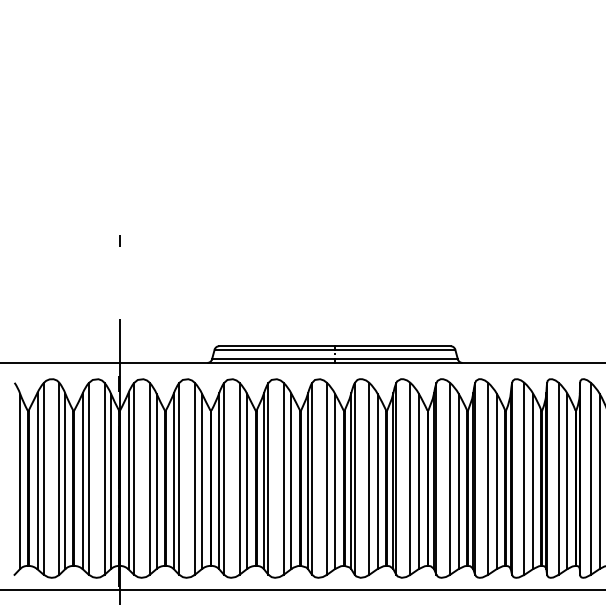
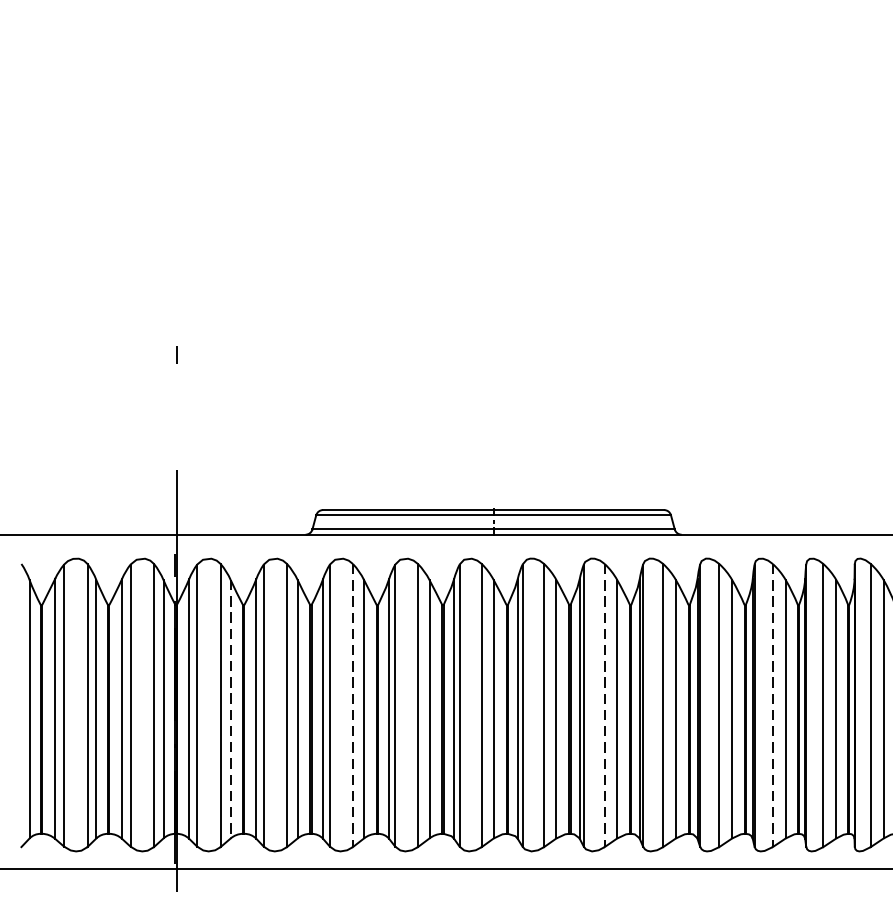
line: (239, 479) -> (352, 706), solid -> dashed
line: (410, 479) -> (604, 706), solid -> dashed
line: (524, 479) -> (772, 706), solid -> dashed
line: (156, 481) -> (230, 709), solid -> dashed

